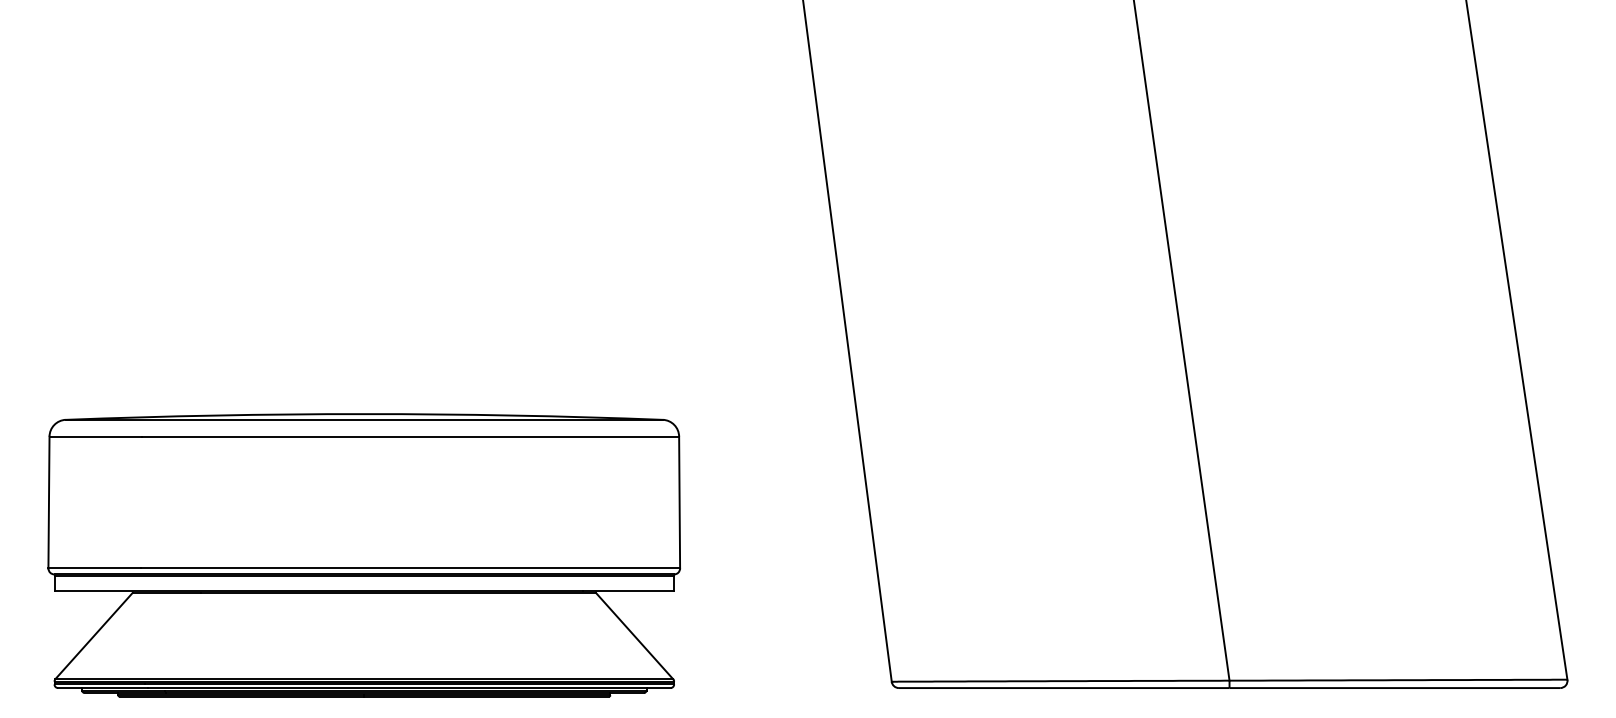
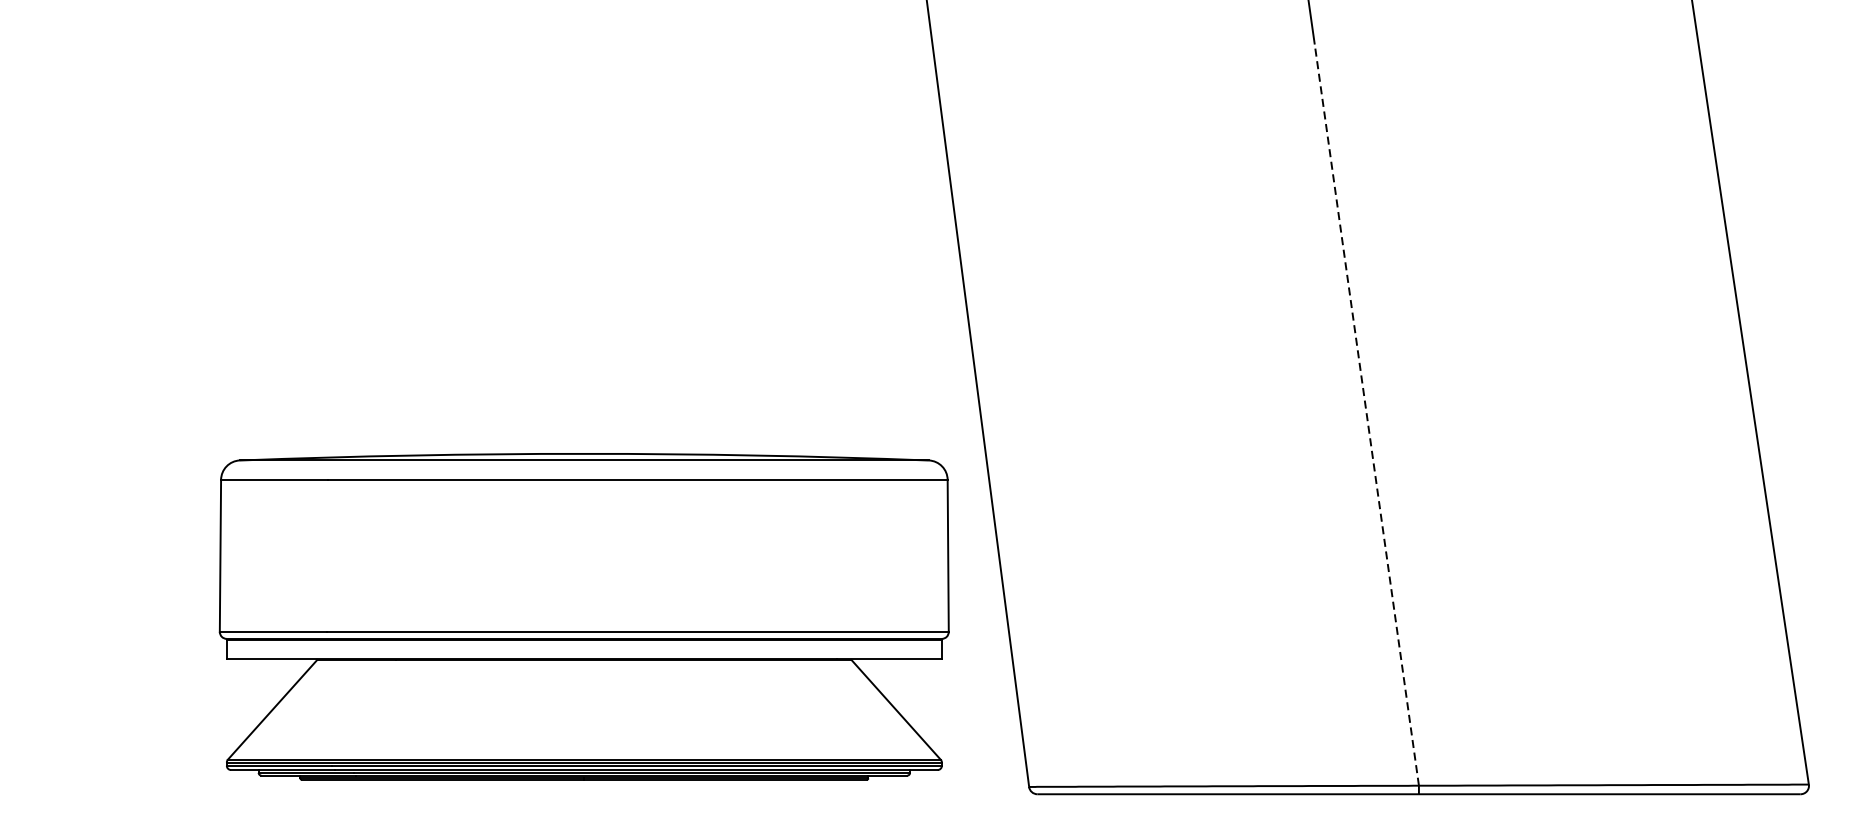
line: (1184, 359) -> (1366, 415), solid -> dashed
part: (363, 555) -> (583, 617), moved

